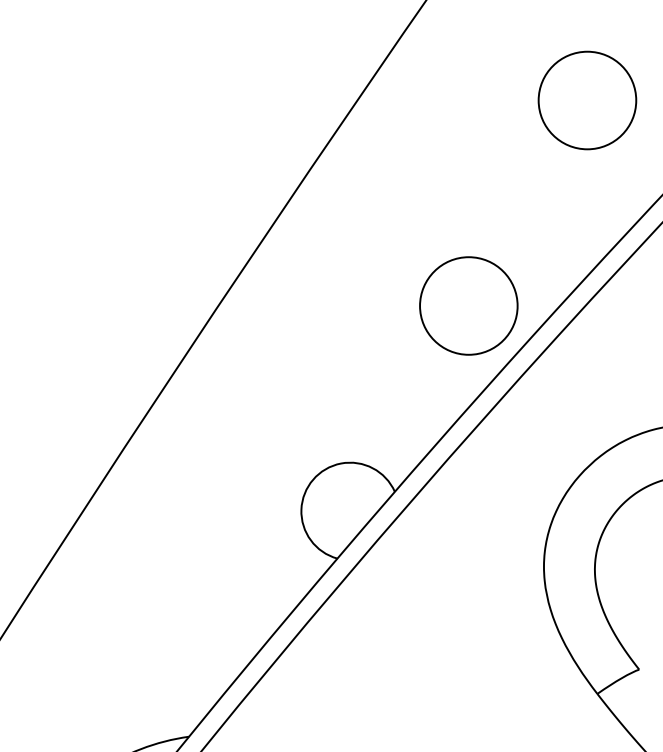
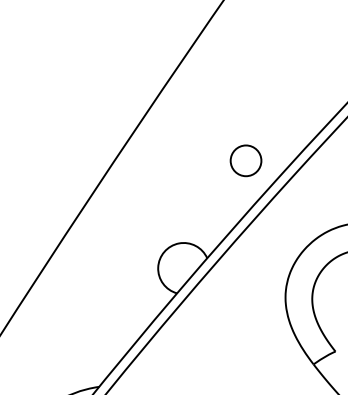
circle: (585, 99) -> (307, 52), removed
circle: (467, 305) -> (245, 160), size x0.6

